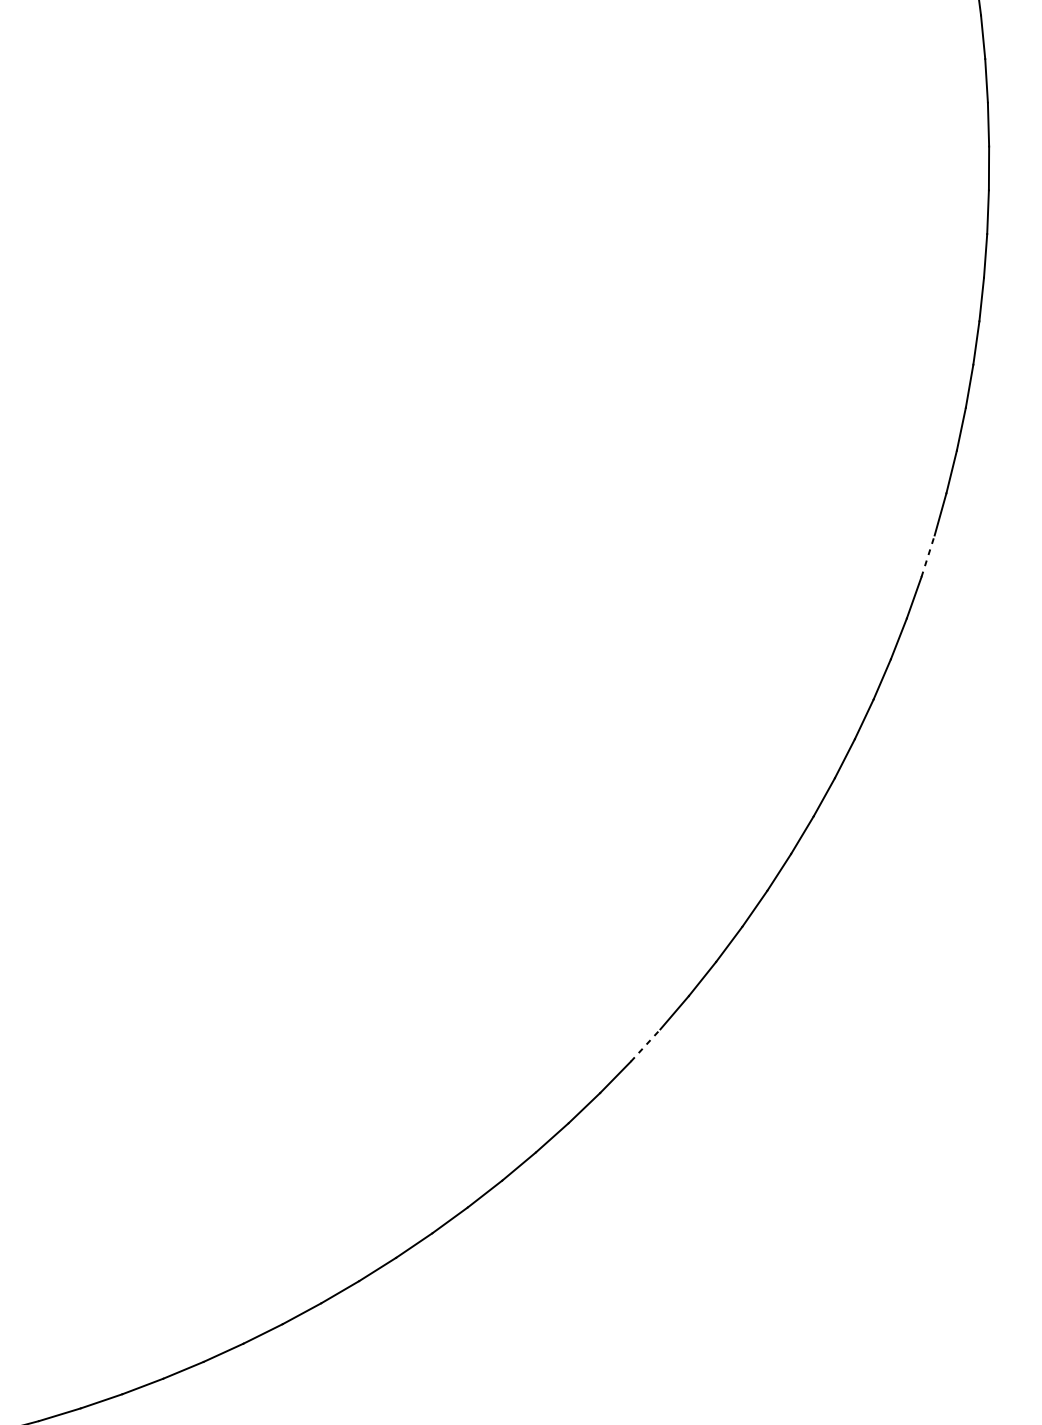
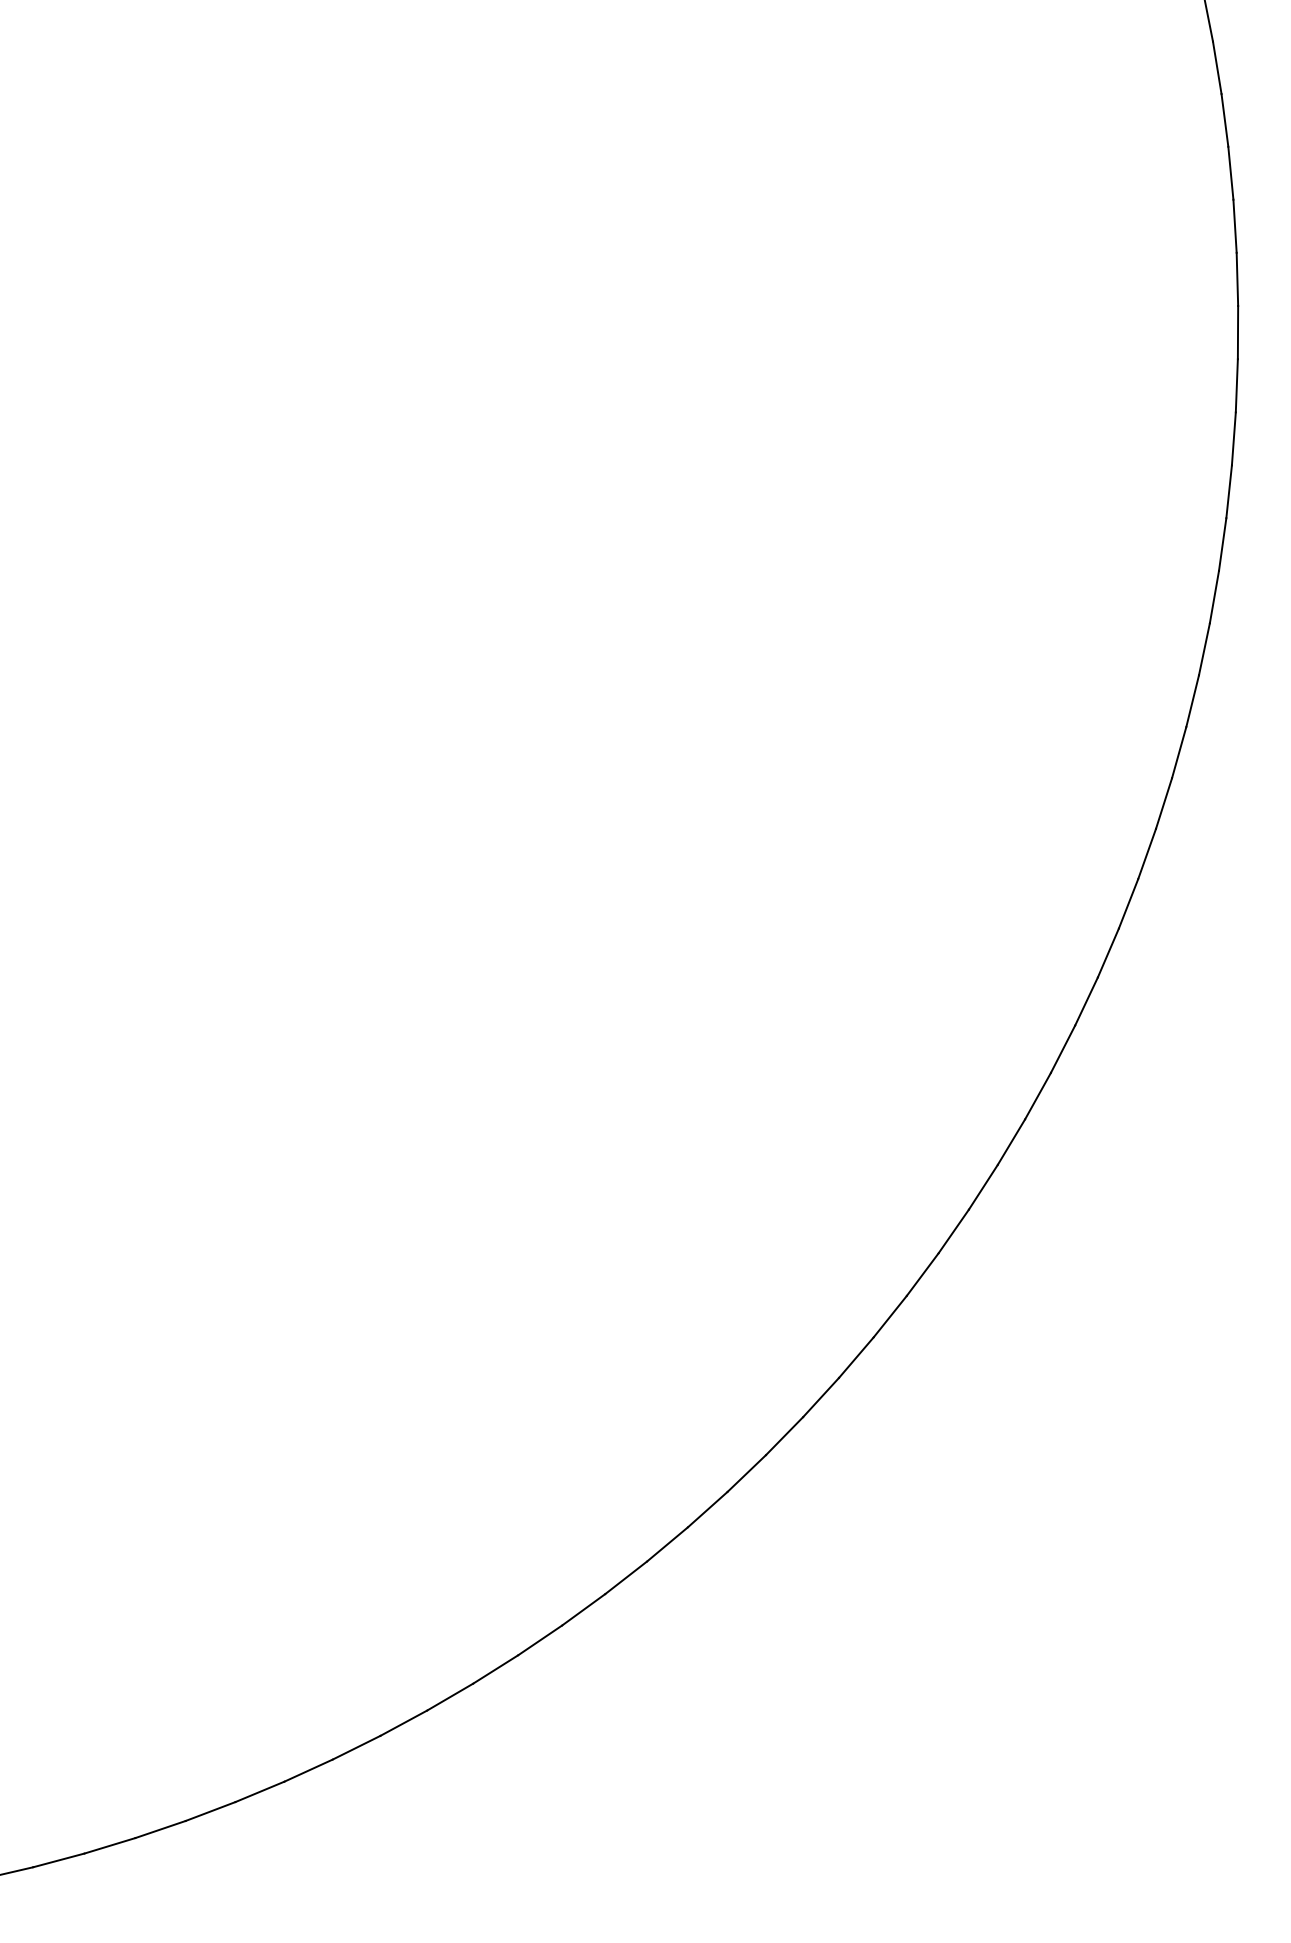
line: (928, 556) -> (1164, 803), dashed -> solid
line: (645, 1045) -> (821, 1397), dashed -> solid

